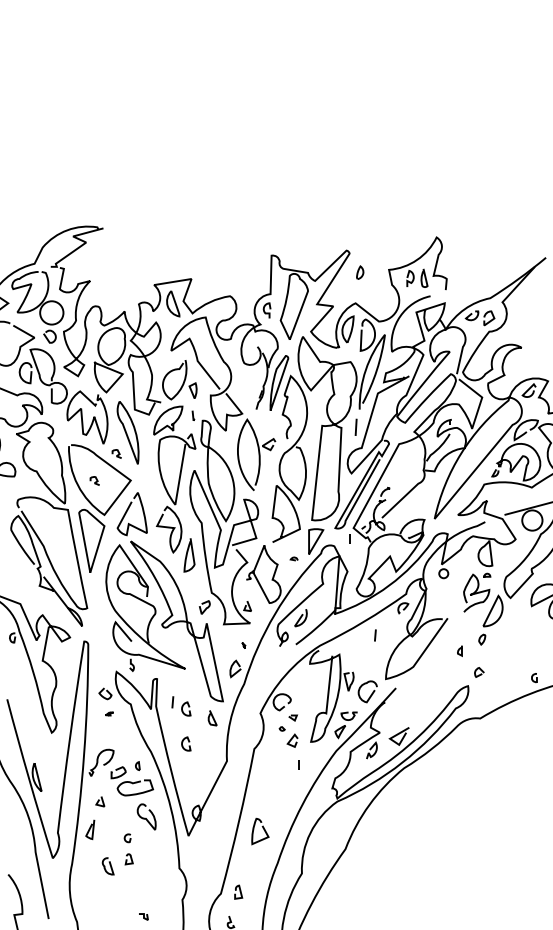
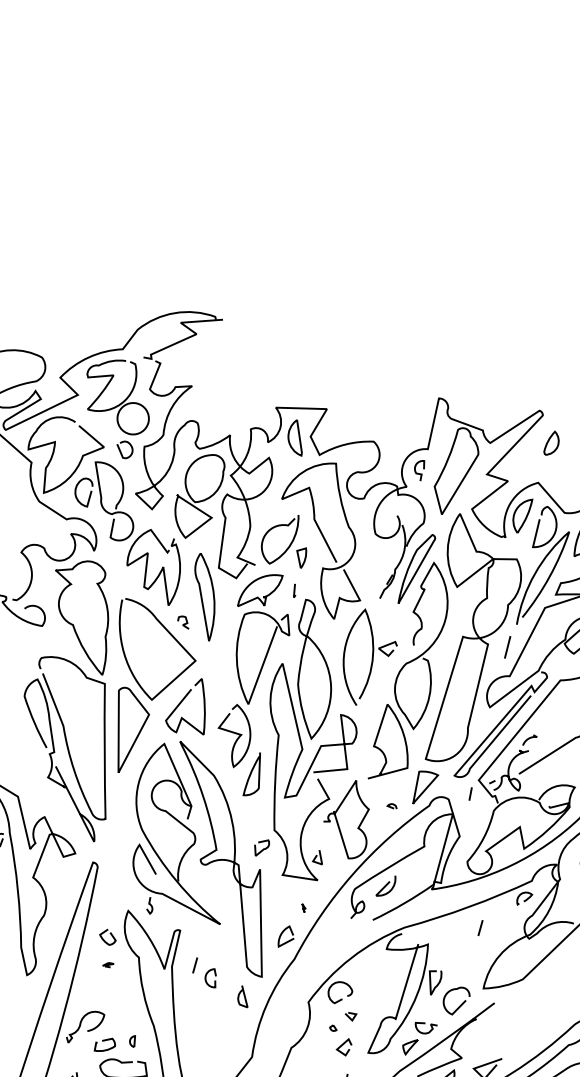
part: (359, 272) -> (551, 442), size x1.43
curve: (95, 479) -> (148, 650), removed
curve: (188, 742) -> (205, 1022), removed

